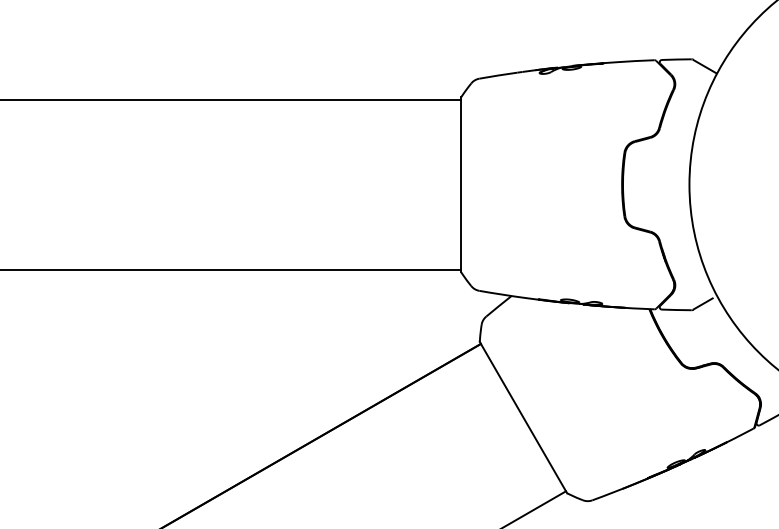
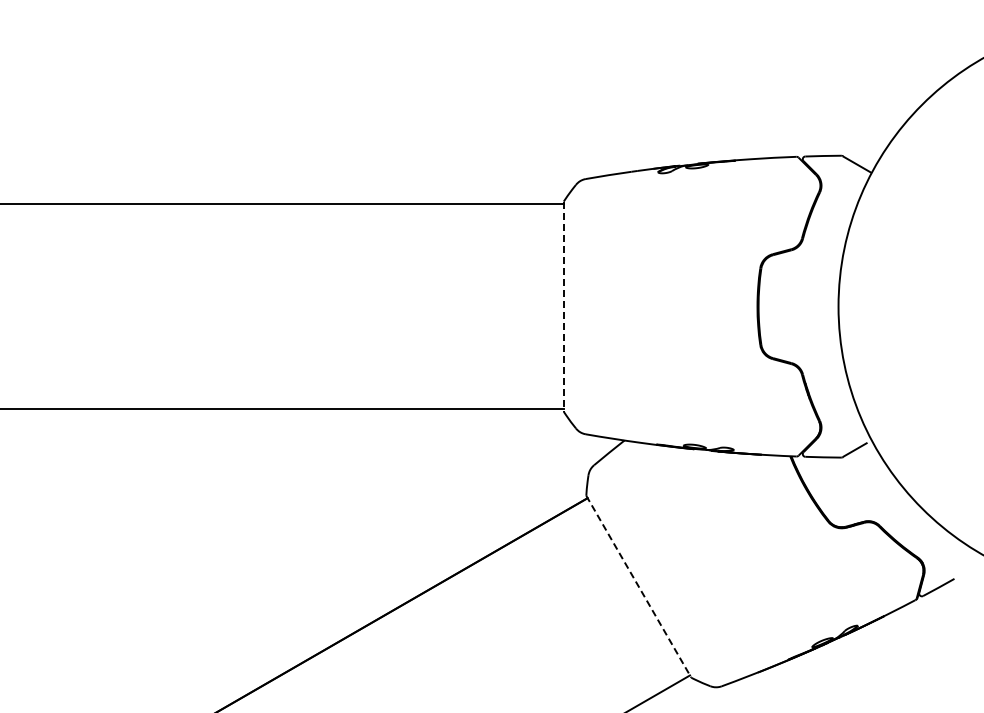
line: (460, 185) -> (563, 307), solid -> dashed
line: (524, 418) -> (639, 587), solid -> dashed

